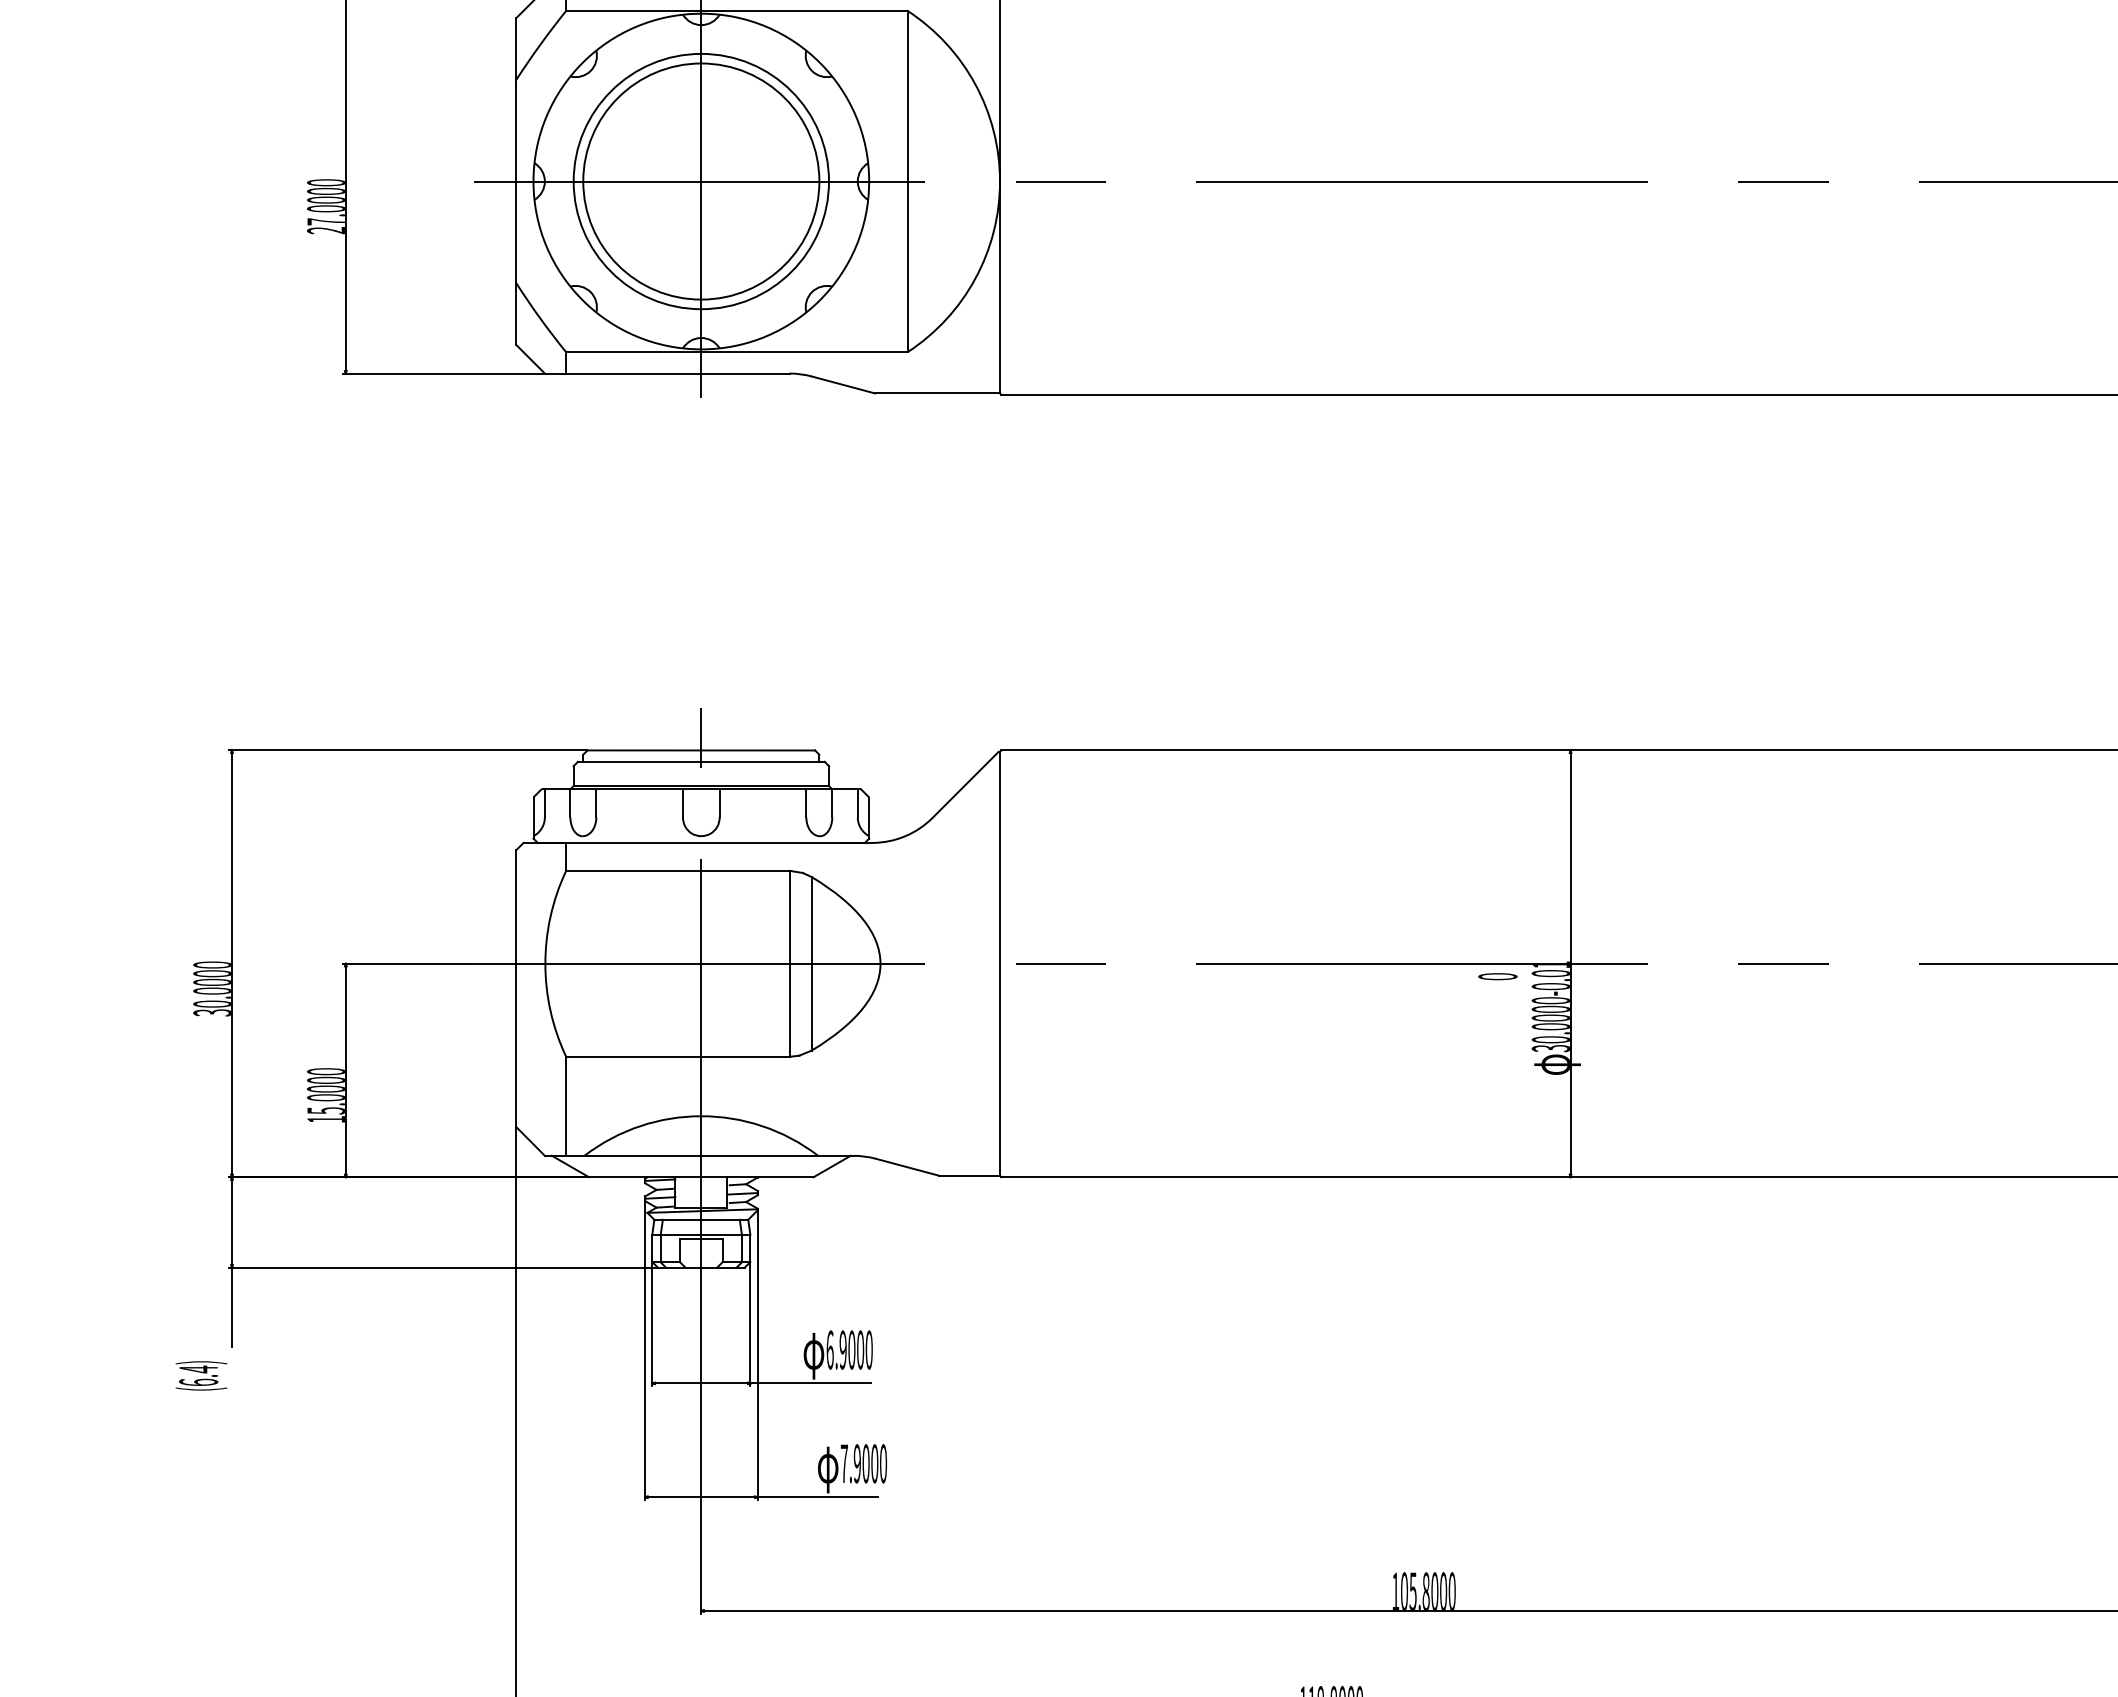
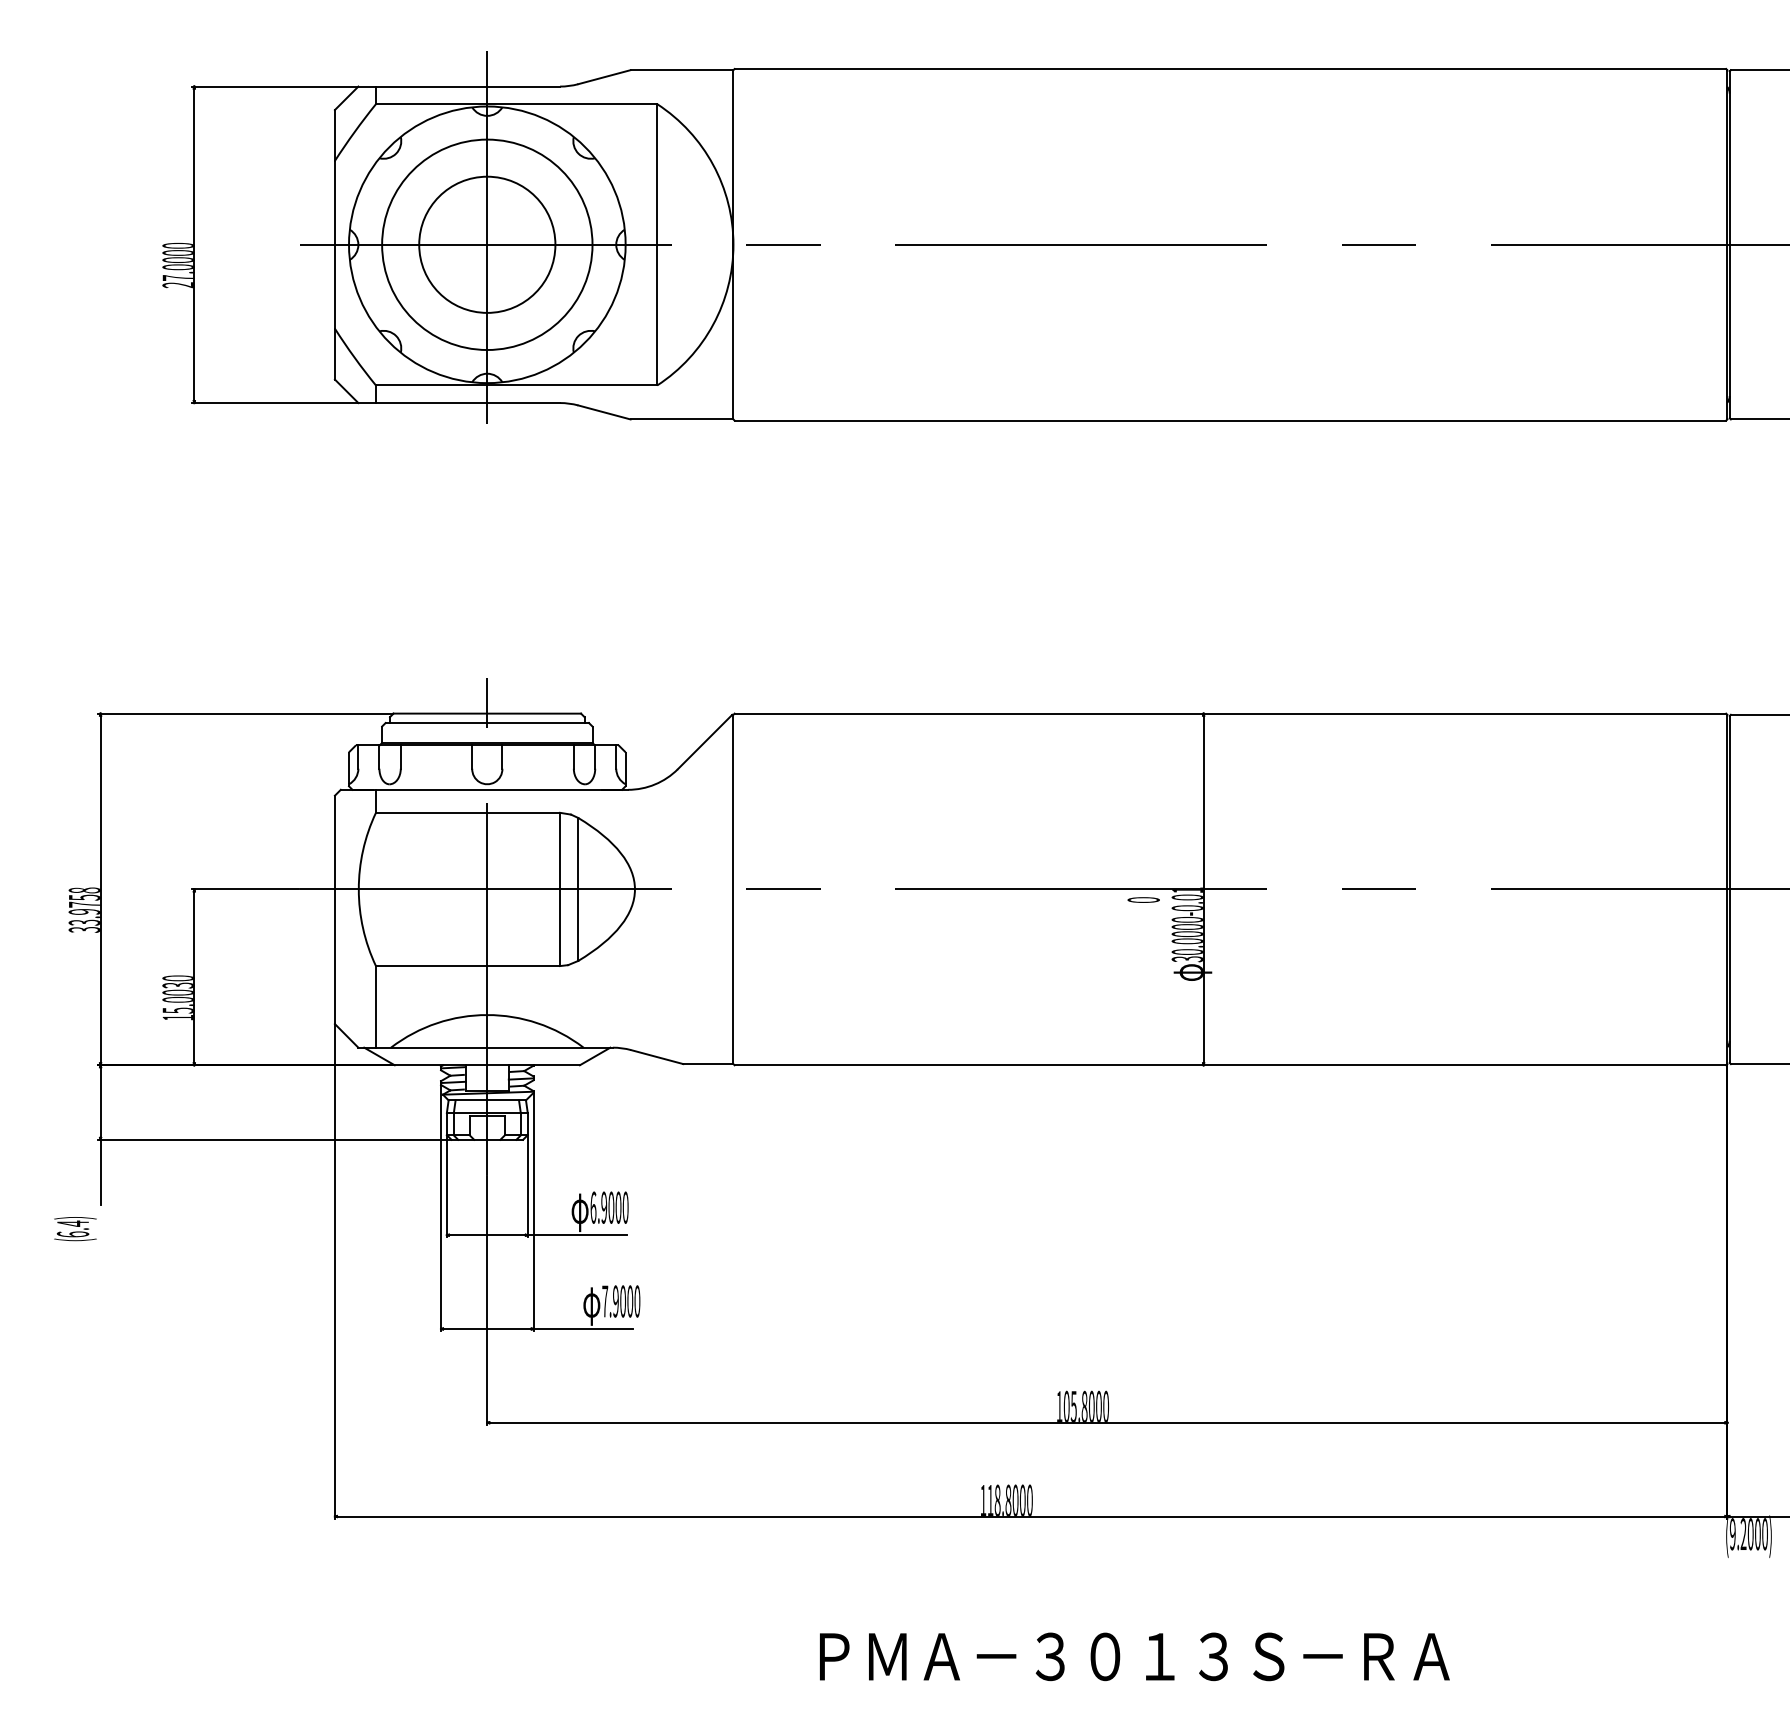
circle: (701, 181) -> (487, 244), size x0.7
text: (211, 984) -> (83, 906), 30.0000 -> 33.9758
text: (325, 1080) -> (177, 985), 15.0000 -> 15.0030

